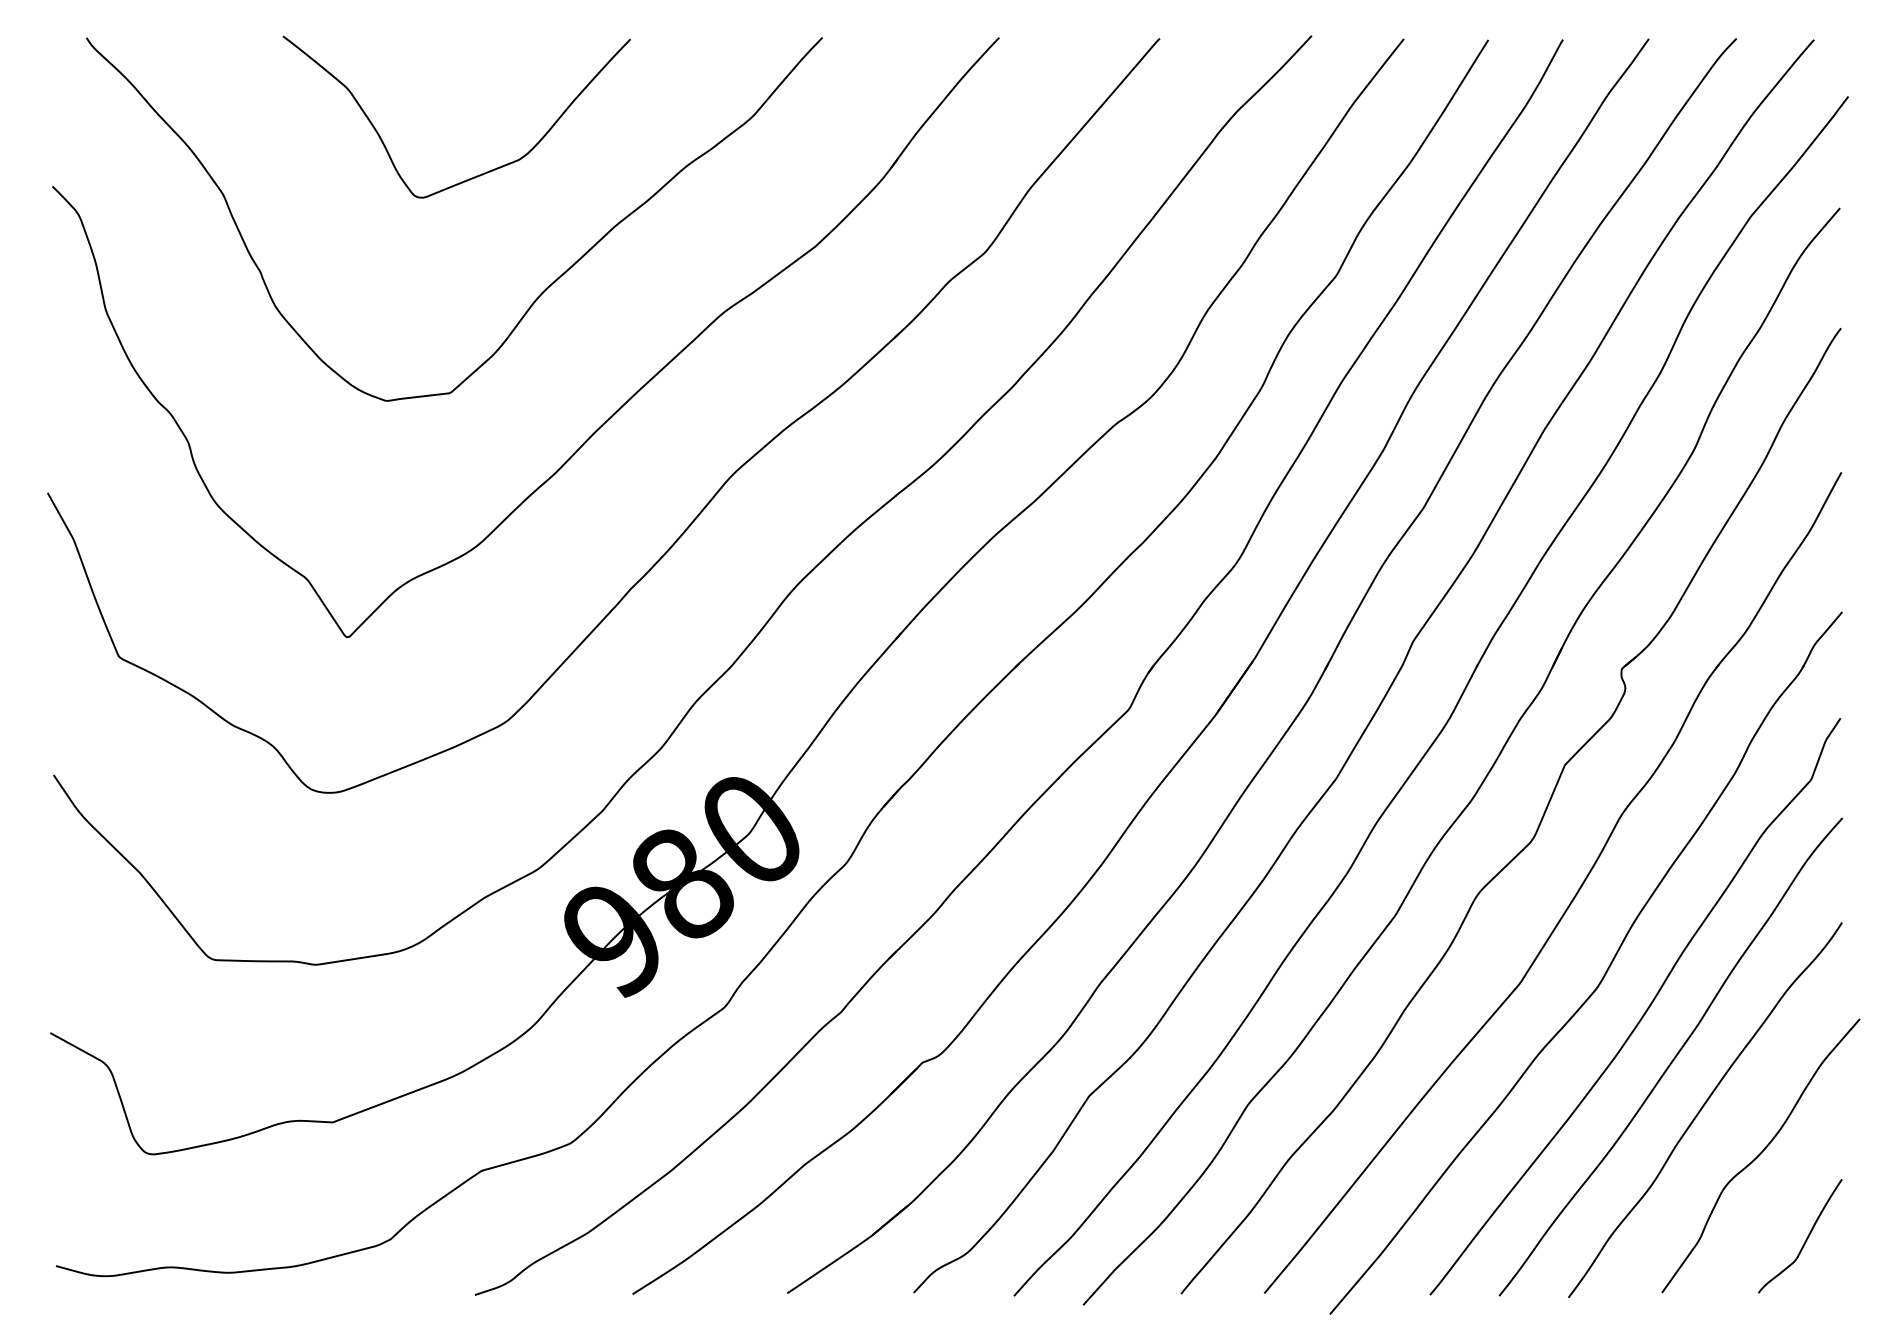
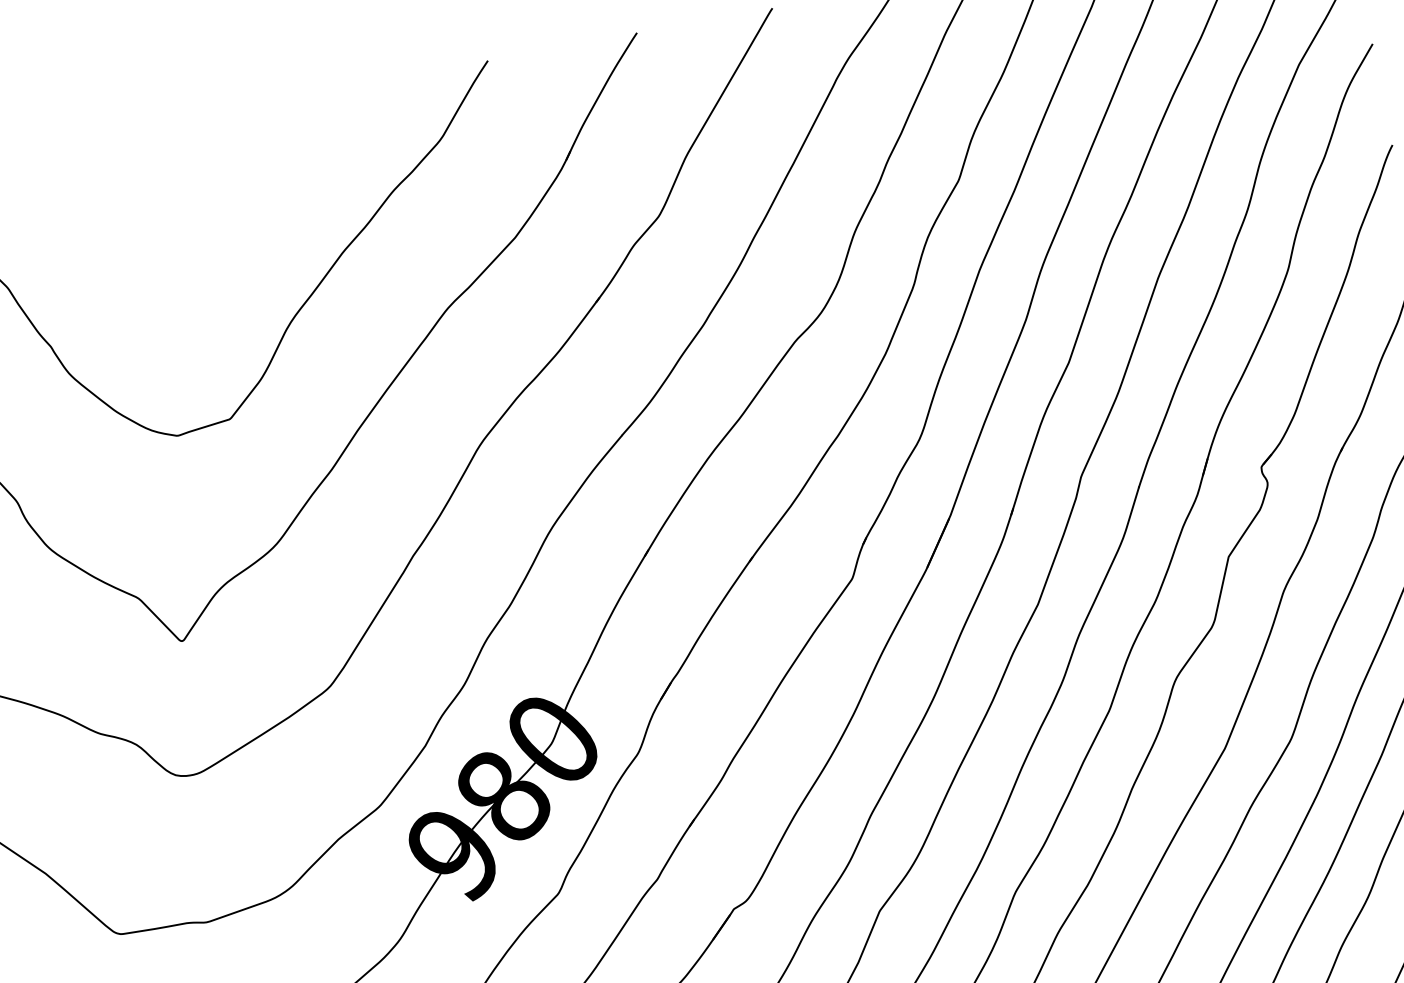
curve: (481, 173) -> (221, 229), removed

